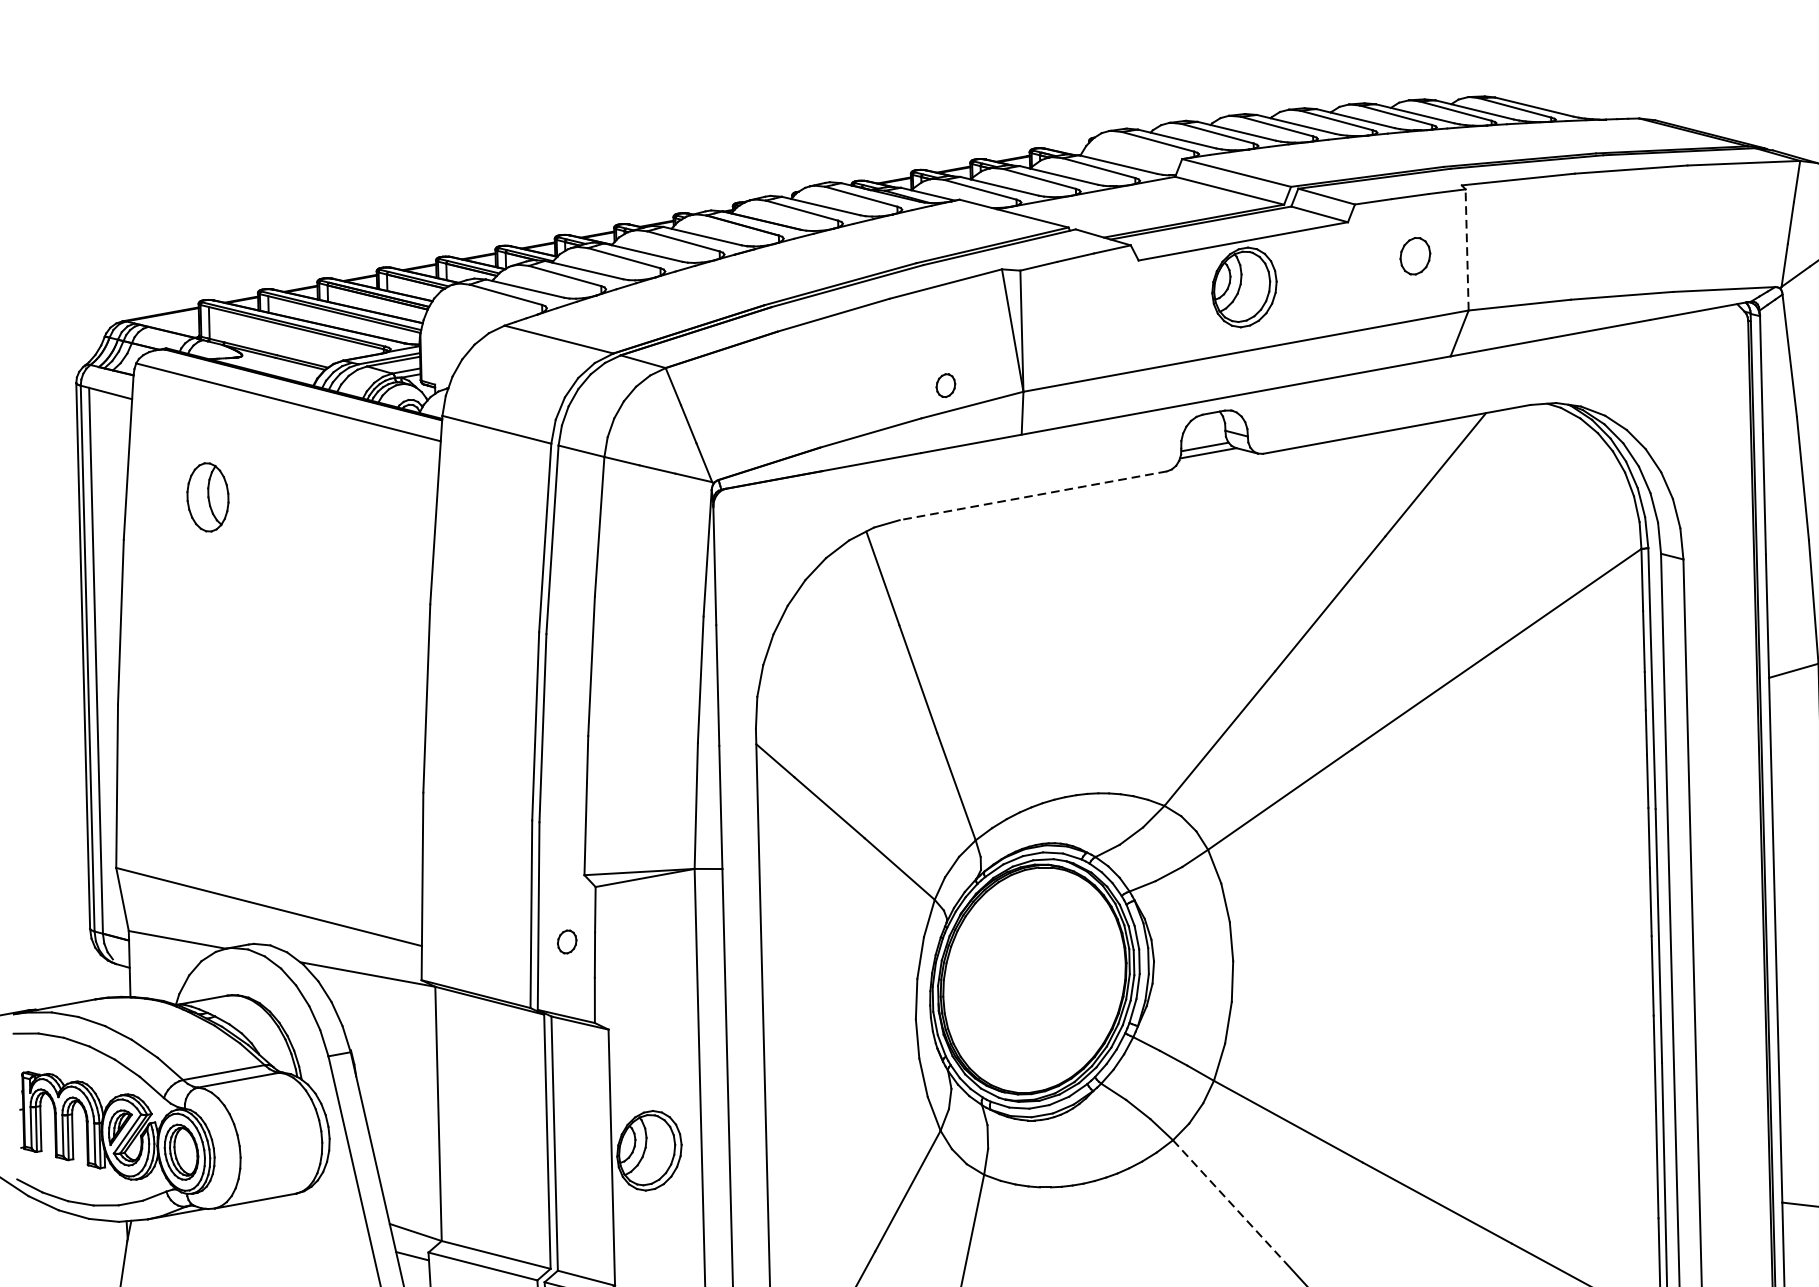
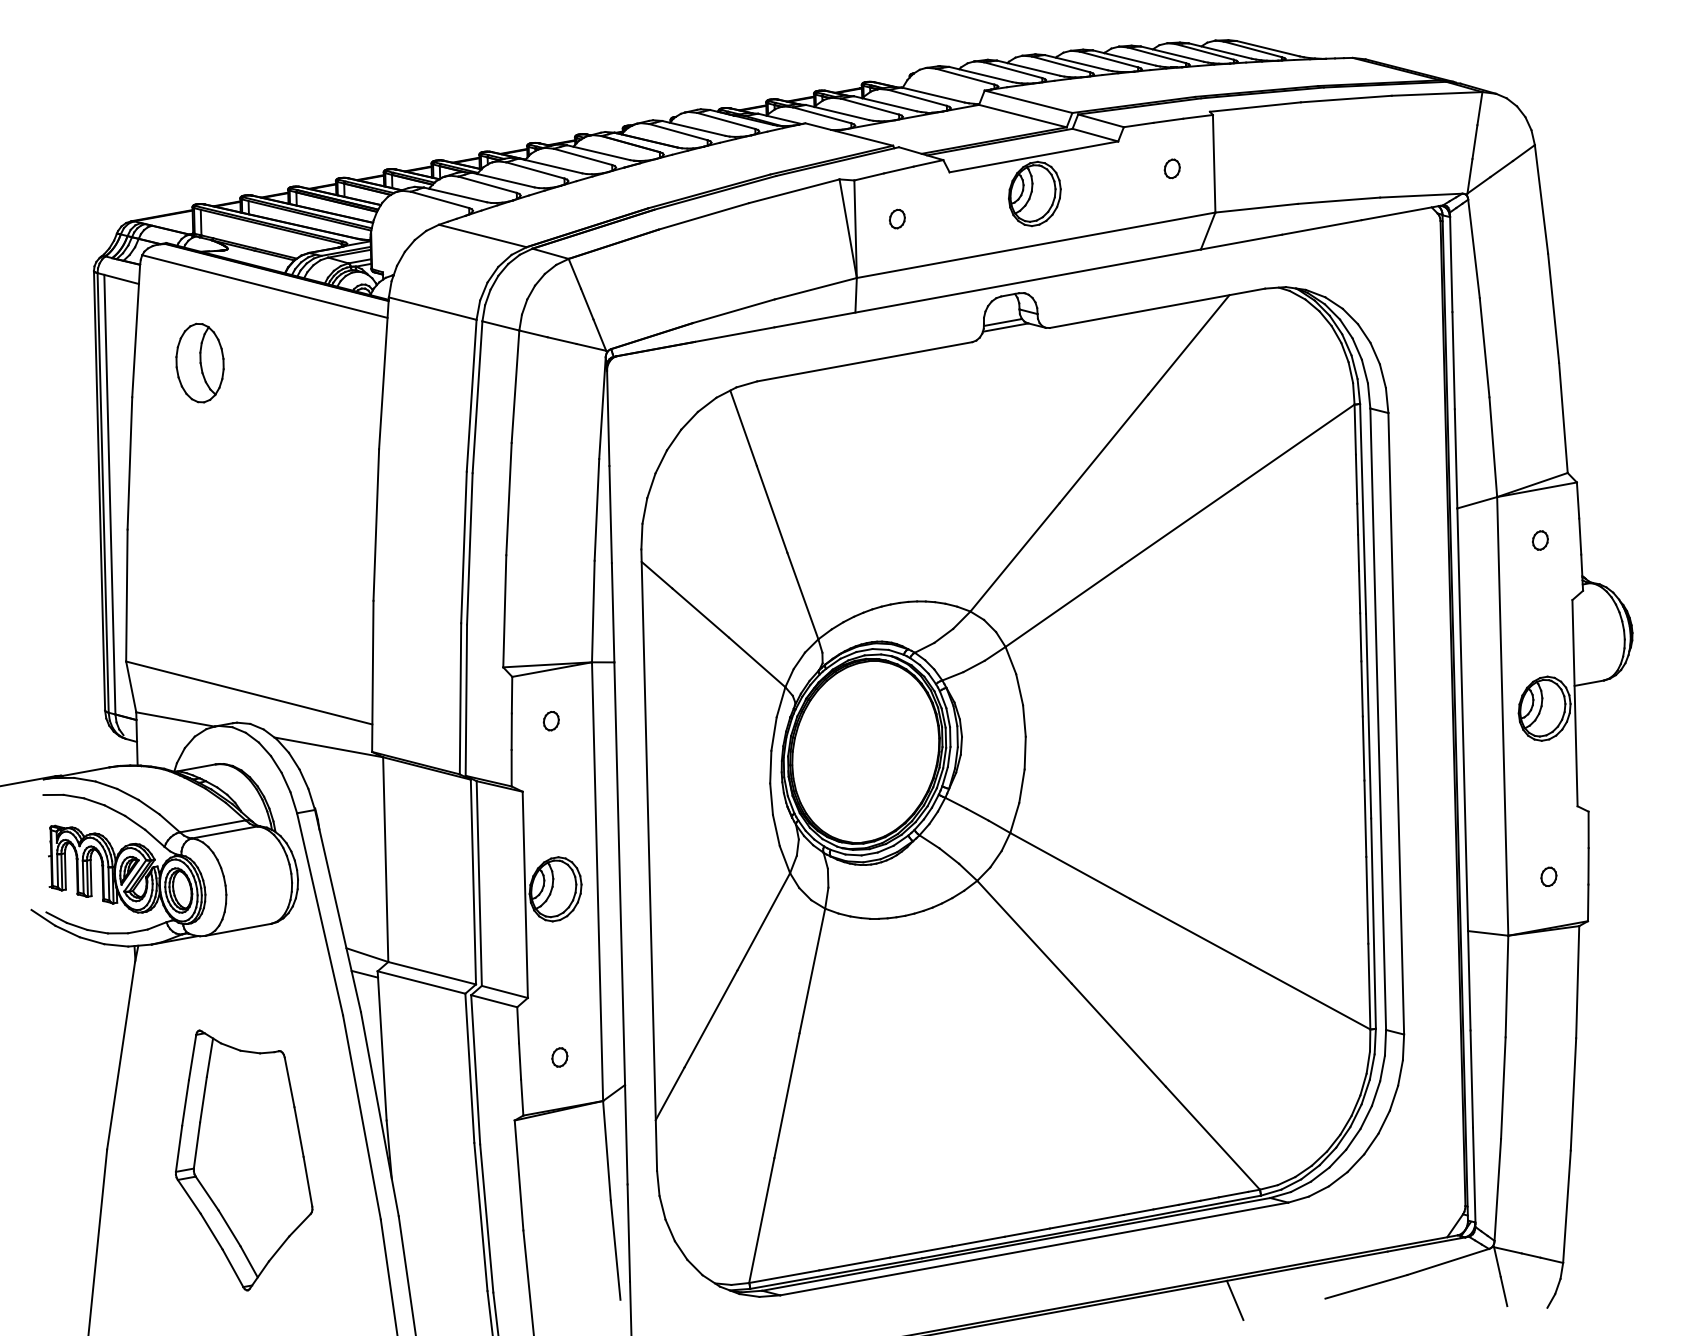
line: (1467, 249) -> (1214, 163), dashed -> solid
part: (1414, 255) -> (1171, 168), size x0.62
part: (944, 384) -> (896, 218), moved
line: (1032, 495) -> (864, 361), dashed -> solid
part: (207, 496) -> (199, 362), size x1.43
part: (566, 942) -> (550, 721), moved
line: (1231, 1204) -> (1024, 932), dashed -> solid

